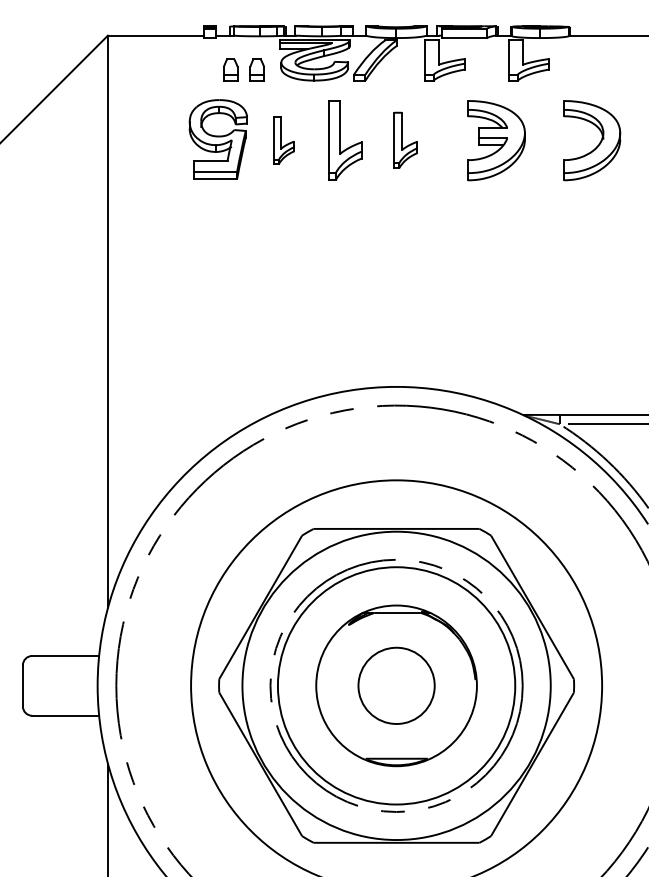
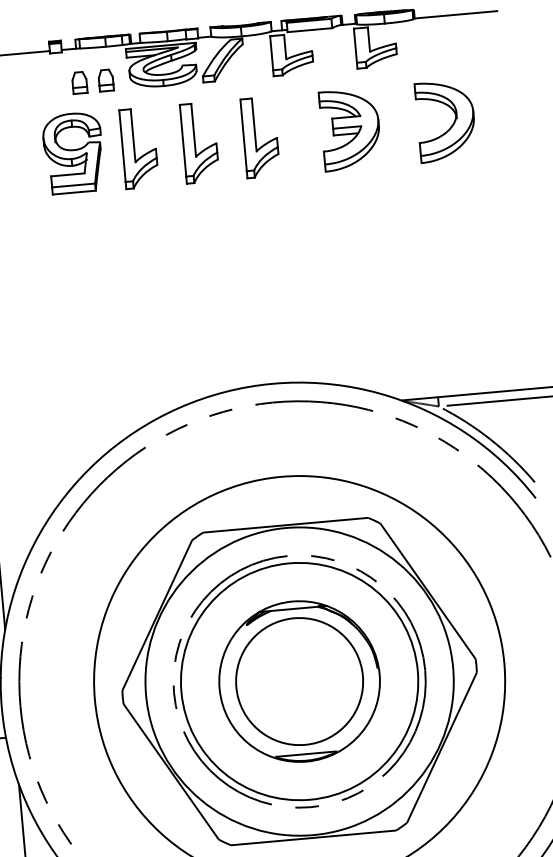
part: (284, 140) -> (139, 148), size x1.67
part: (405, 140) -> (260, 137), size x1.43
circle: (396, 685) -> (299, 681), size x1.67

